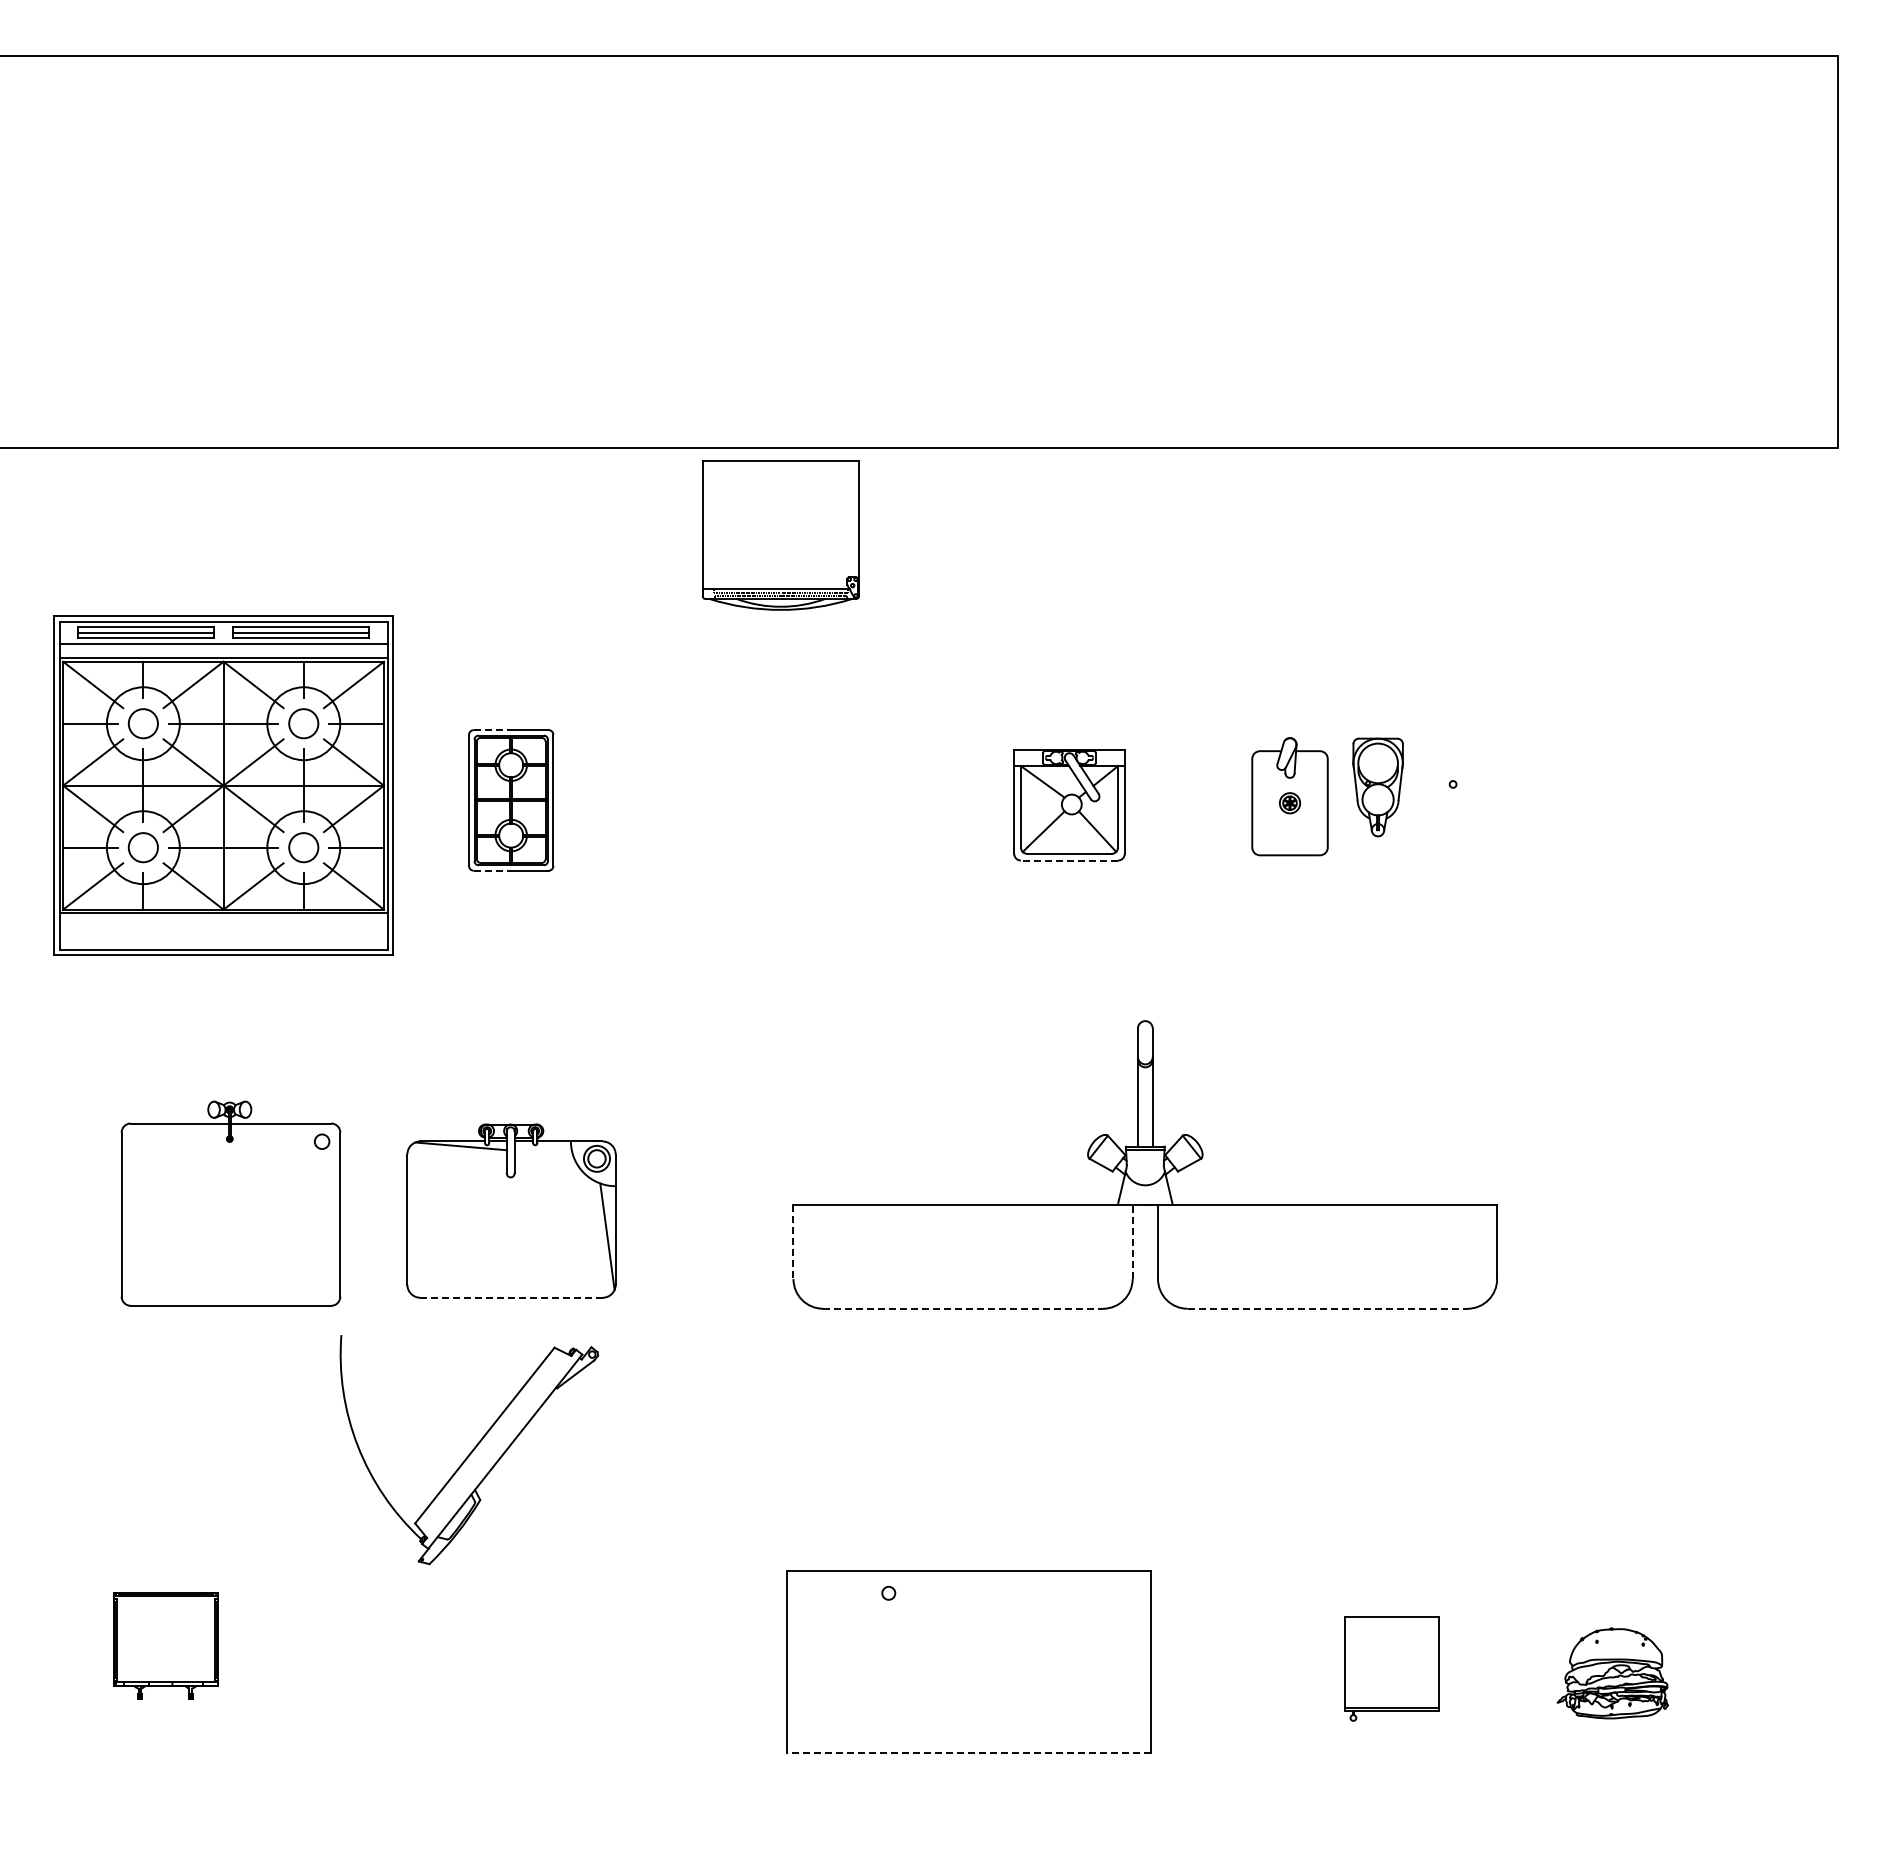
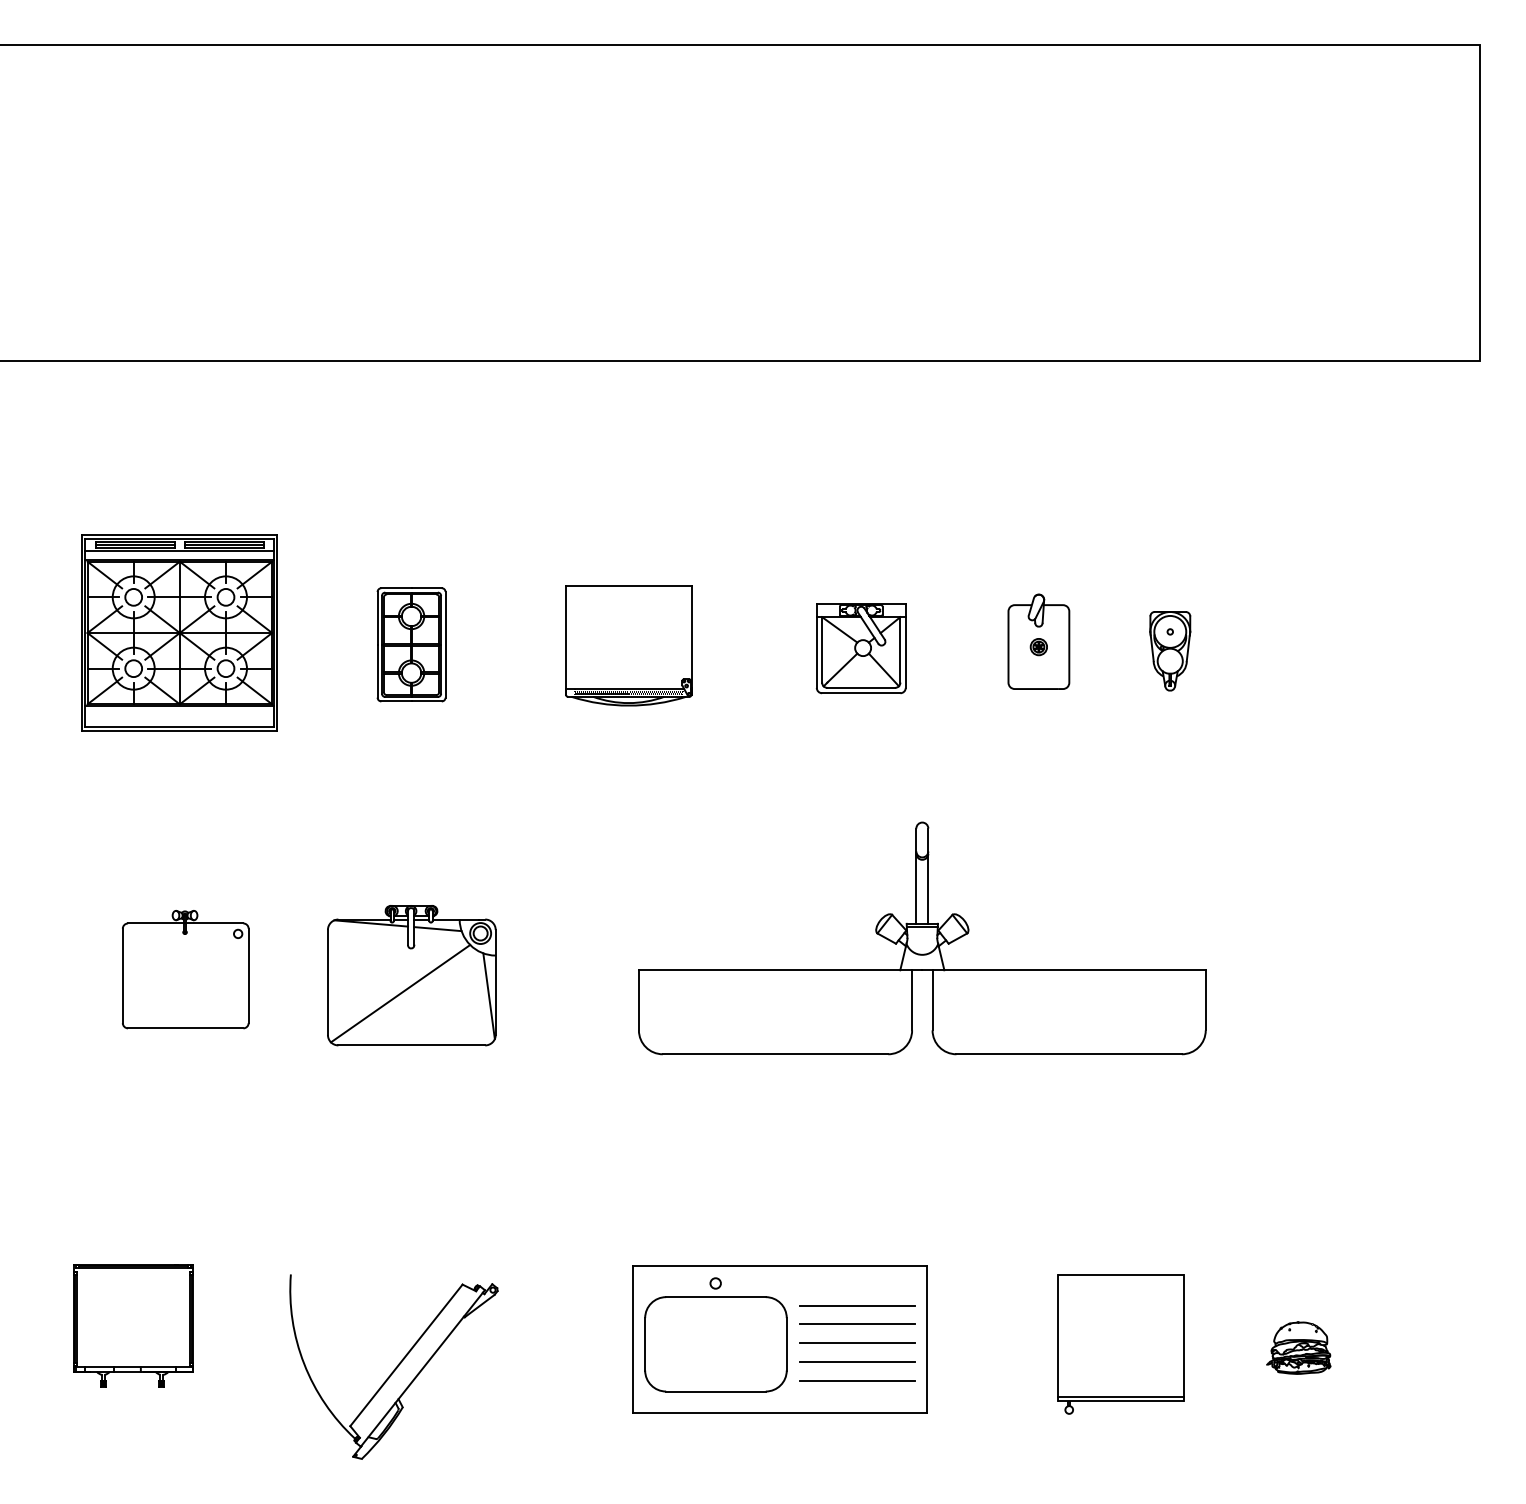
part: (780, 535) -> (628, 645), moved
line: (492, 730) -> (396, 588), dashed -> solid
part: (223, 785) -> (179, 632), size x0.71
part: (1377, 787) -> (1169, 651), moved
line: (1069, 860) -> (861, 693), dashed -> solid
line: (492, 870) -> (396, 701), dashed -> solid
line: (543, 1152) -> (437, 928), added
part: (230, 1203) -> (185, 969), size x0.71
line: (497, 1233) -> (400, 993), added
line: (1132, 1241) -> (912, 1000), dashed -> solid
line: (793, 1242) -> (638, 1000), dashed -> solid
line: (511, 1297) -> (411, 1045), dashed -> solid
line: (963, 1308) -> (775, 1054), dashed -> solid
line: (1327, 1308) -> (1069, 1054), dashed -> solid
part: (469, 1450) -> (394, 1367), moved
line: (1064, 1620) -> (857, 1305), added
line: (1064, 1644) -> (857, 1324), added
part: (165, 1645) -> (133, 1325), size x1.43
line: (1064, 1667) -> (857, 1343), added
part: (888, 1668) -> (715, 1344), added
part: (1391, 1669) -> (1120, 1344), size x1.67
part: (1612, 1673) -> (1298, 1348), size x0.71
line: (1064, 1691) -> (857, 1362), added
line: (1064, 1714) -> (857, 1381), added
line: (968, 1753) -> (779, 1412), dashed -> solid

